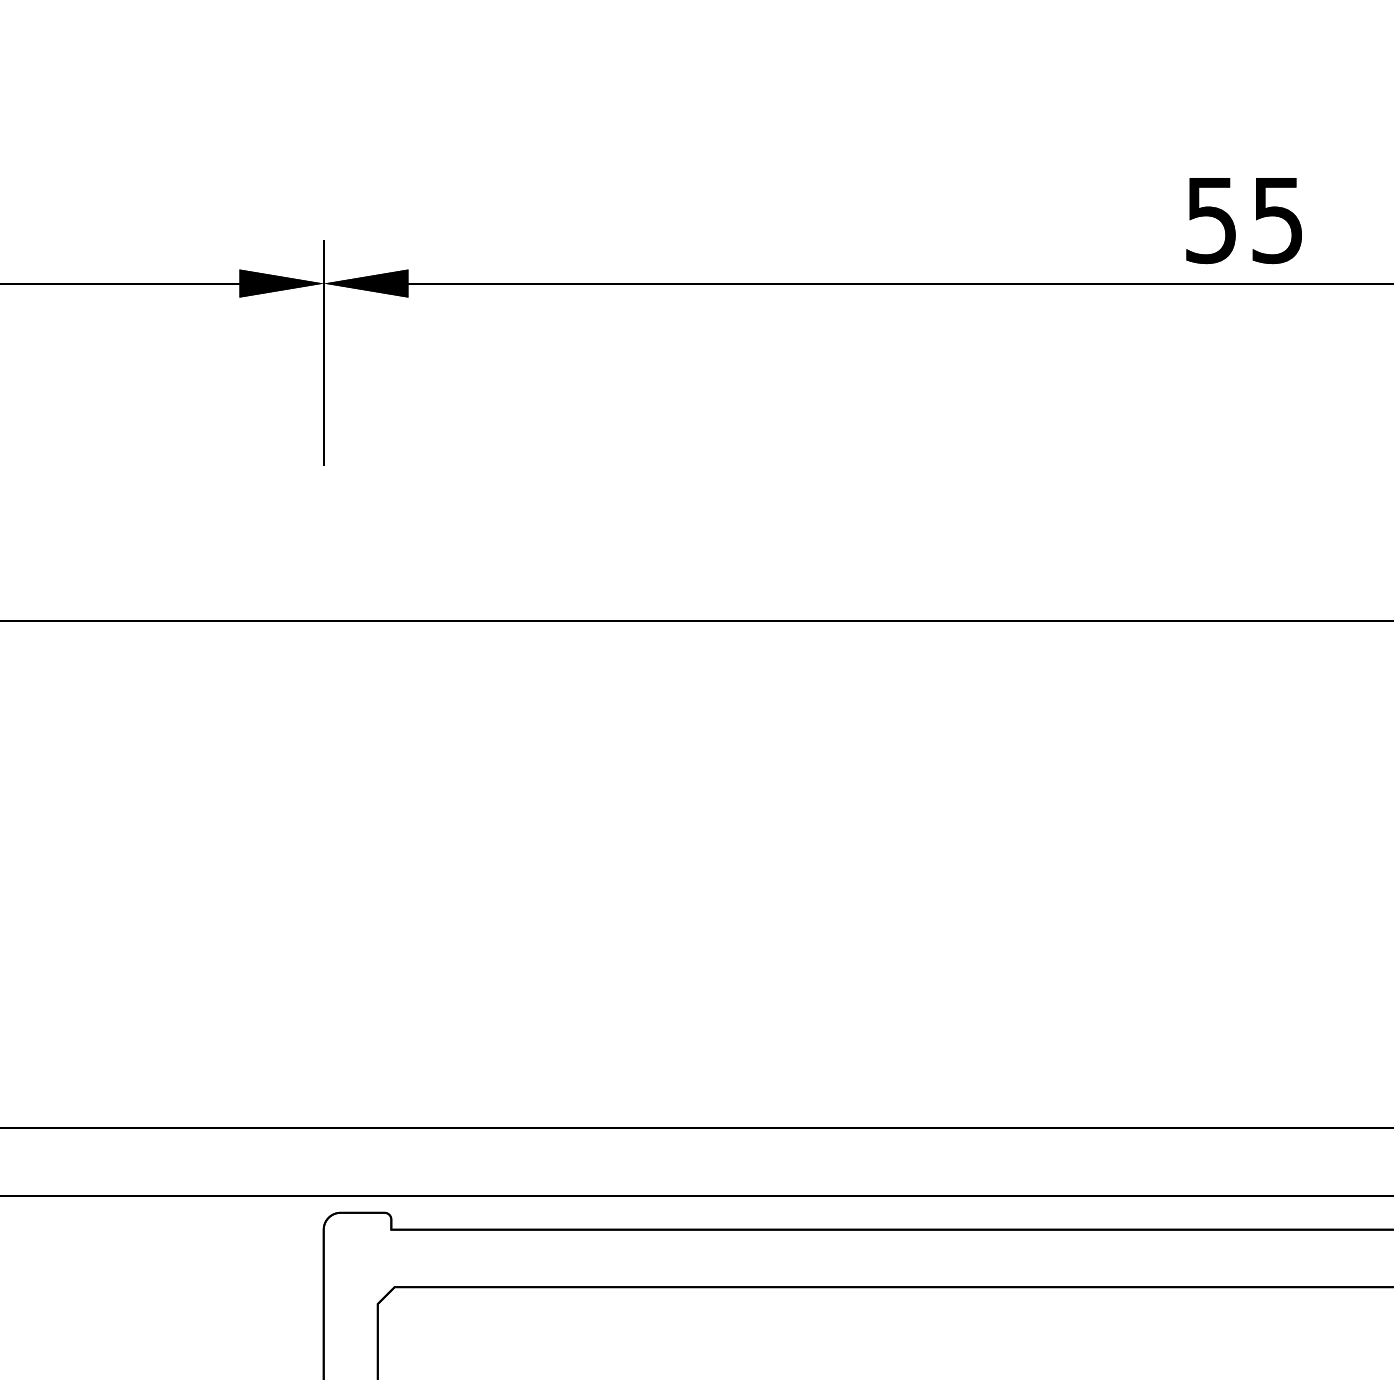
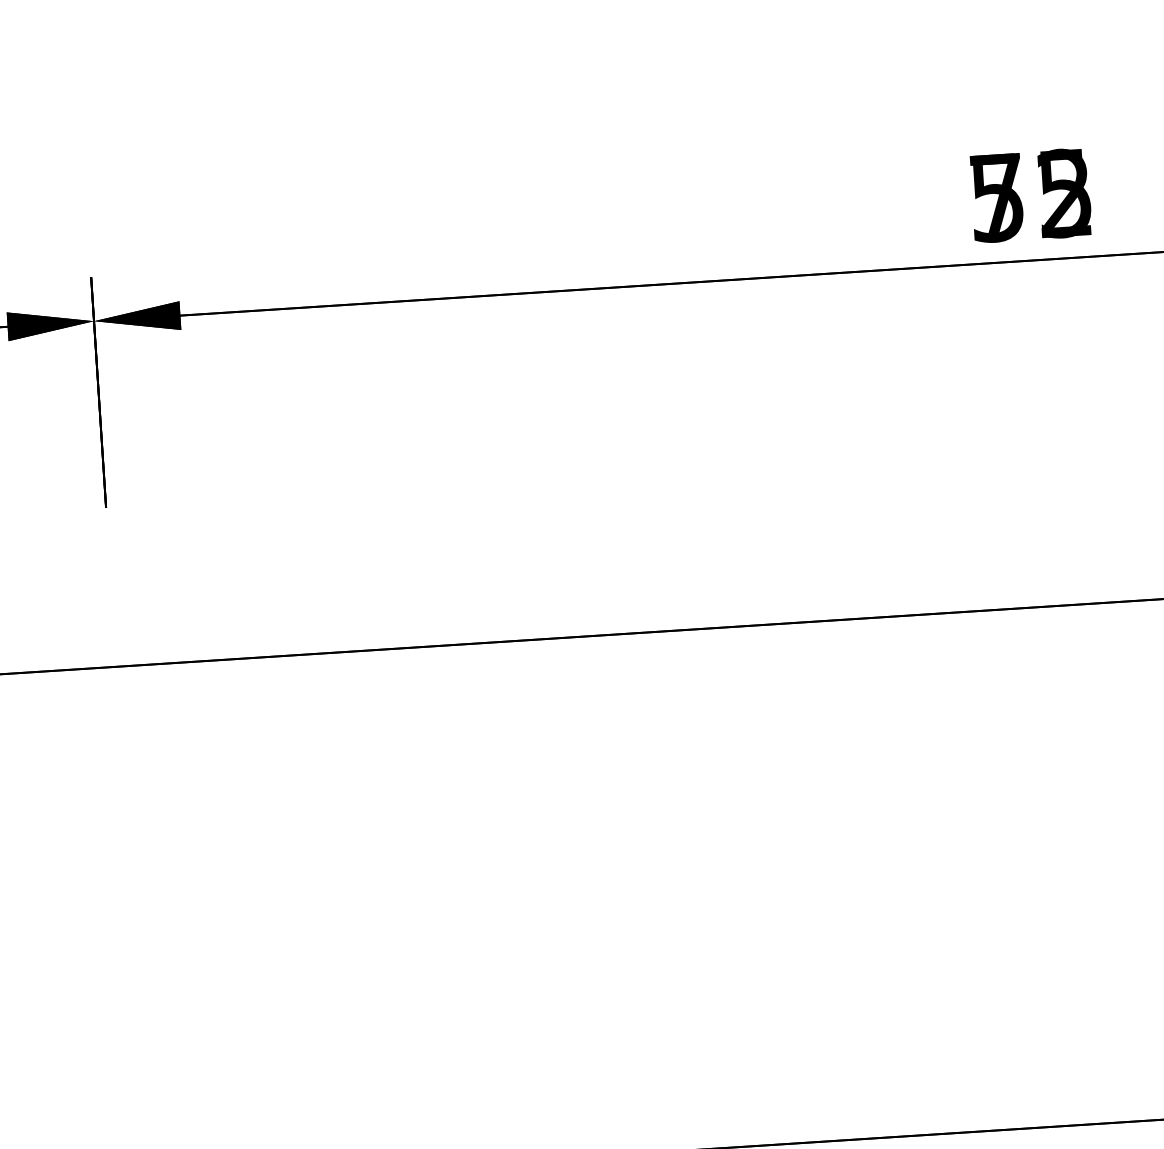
text: (1243, 219) -> (1030, 194), 55 -> 72

